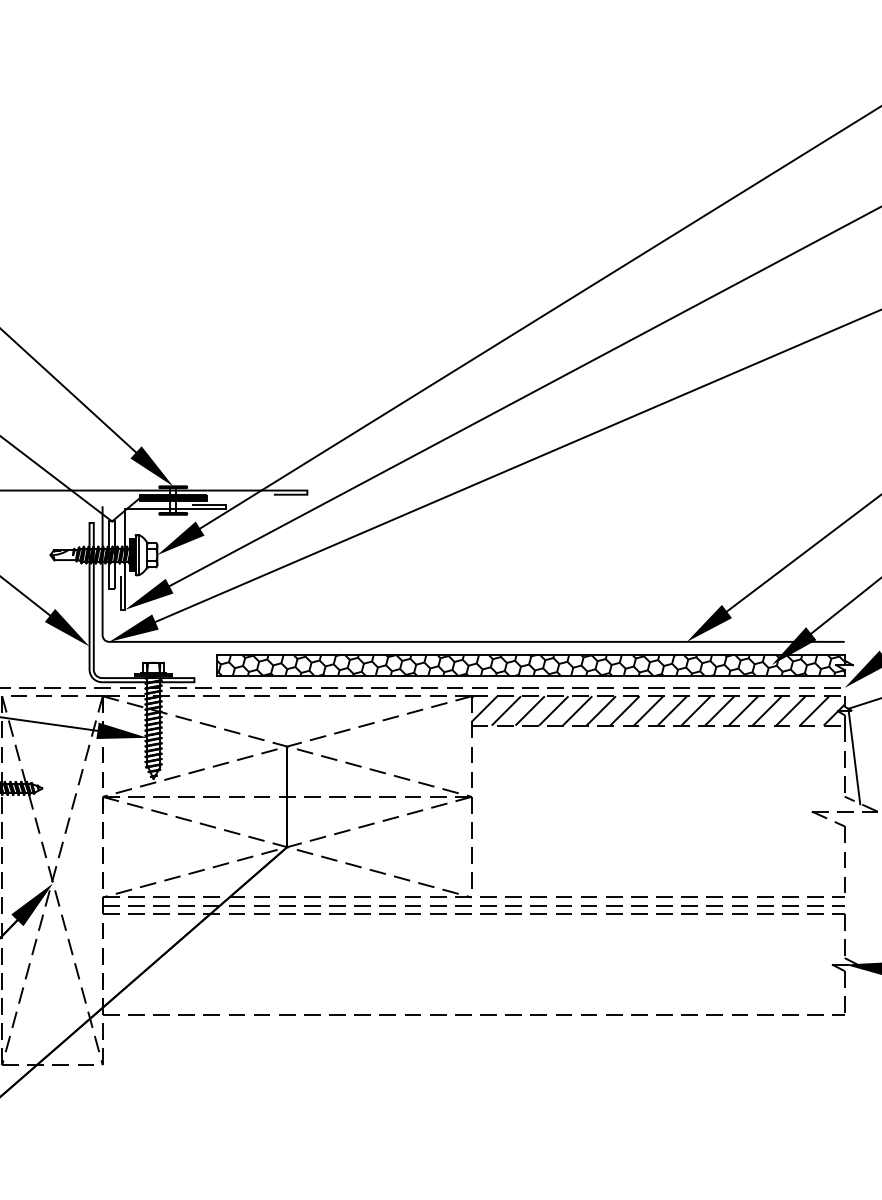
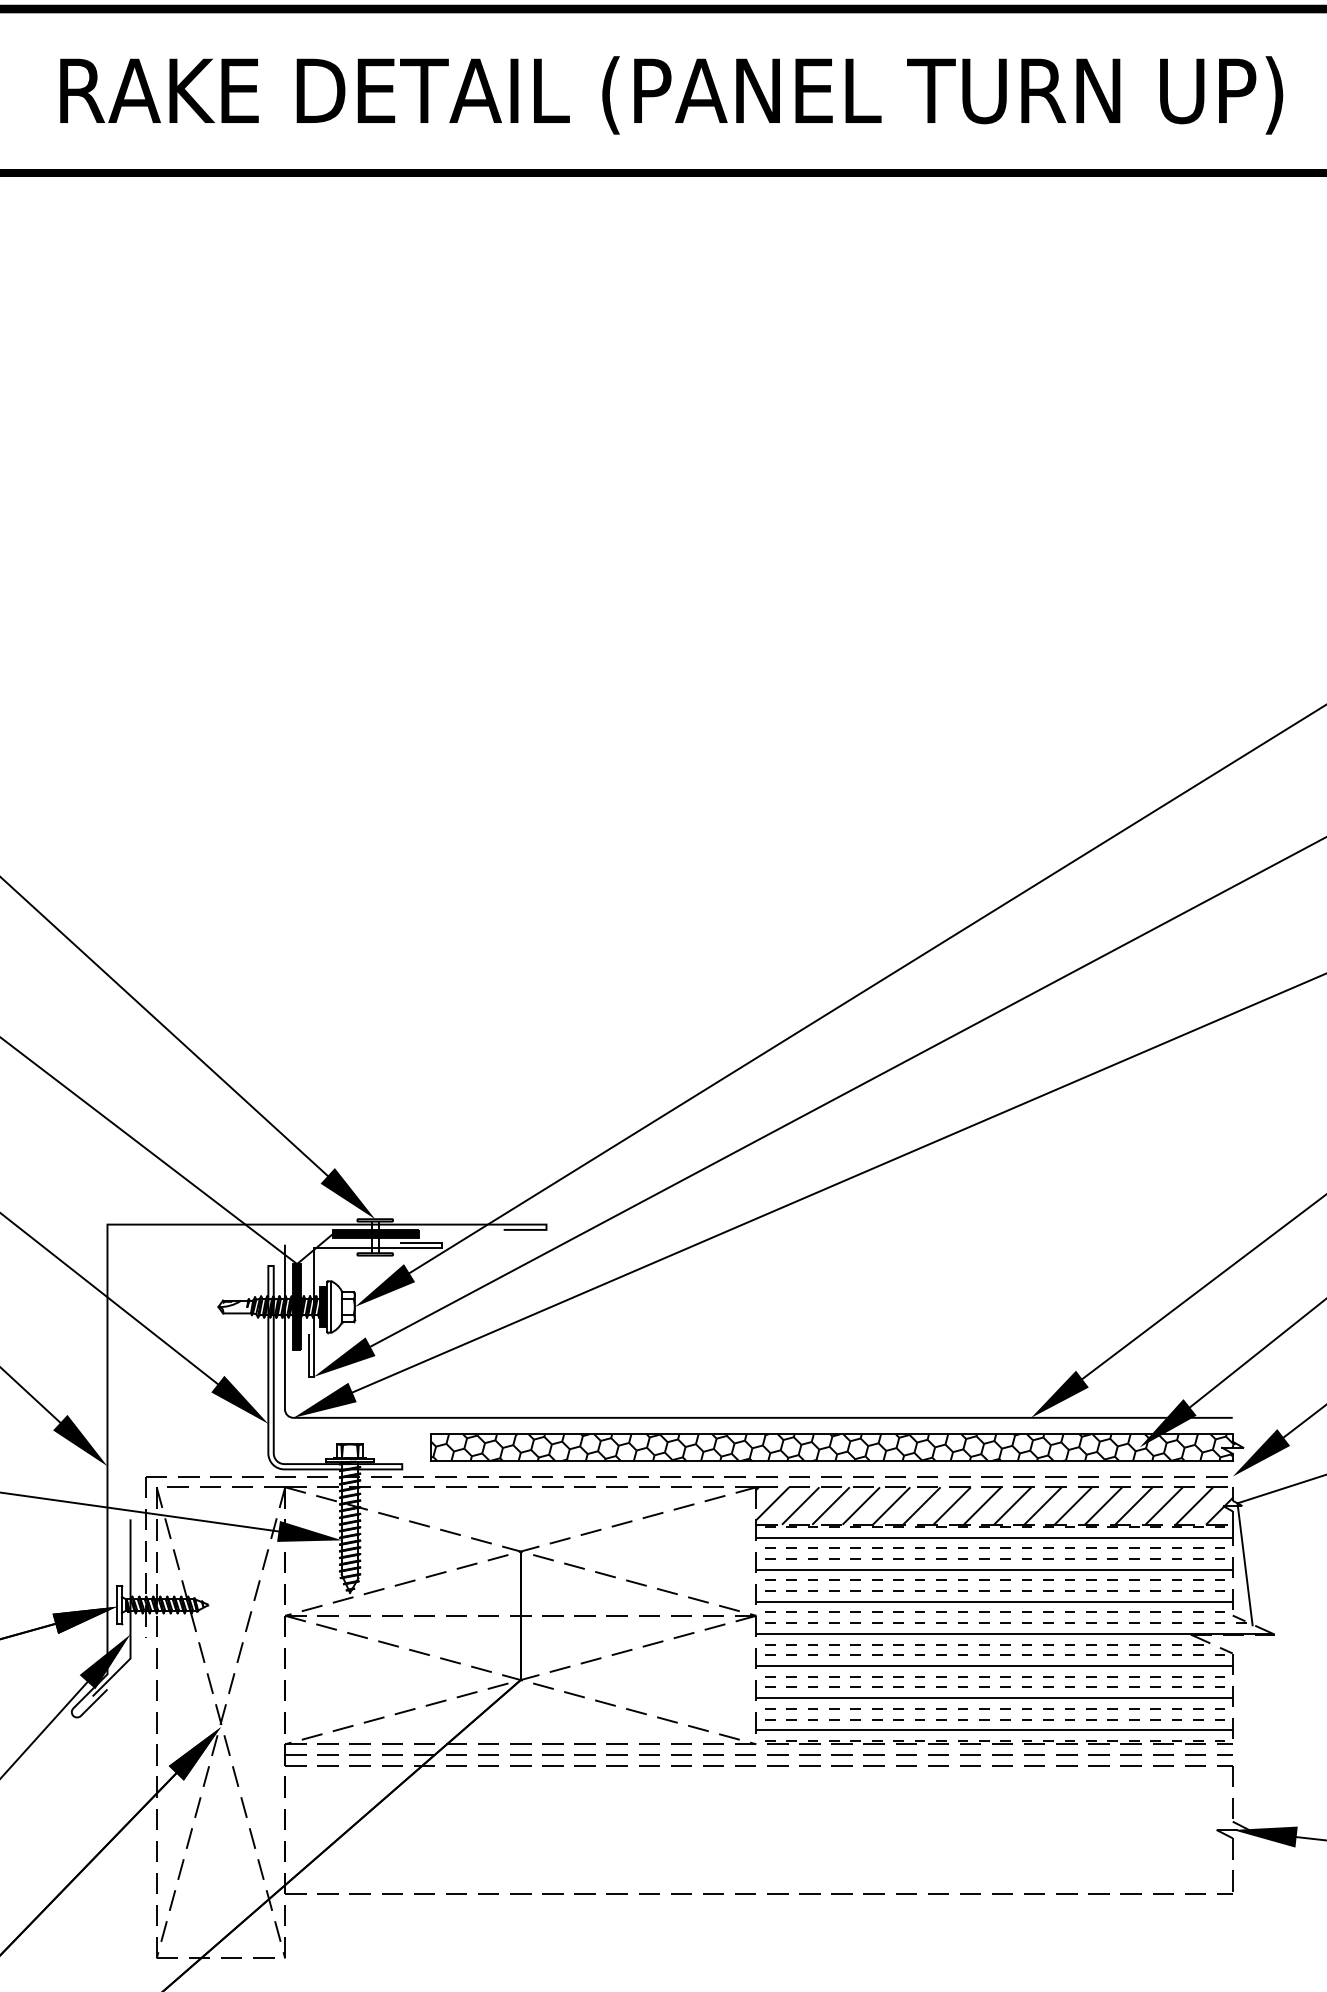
fill: (112, 554) -> (297, 1306), added
hatch: (673, 810) -> (1014, 1633), added

